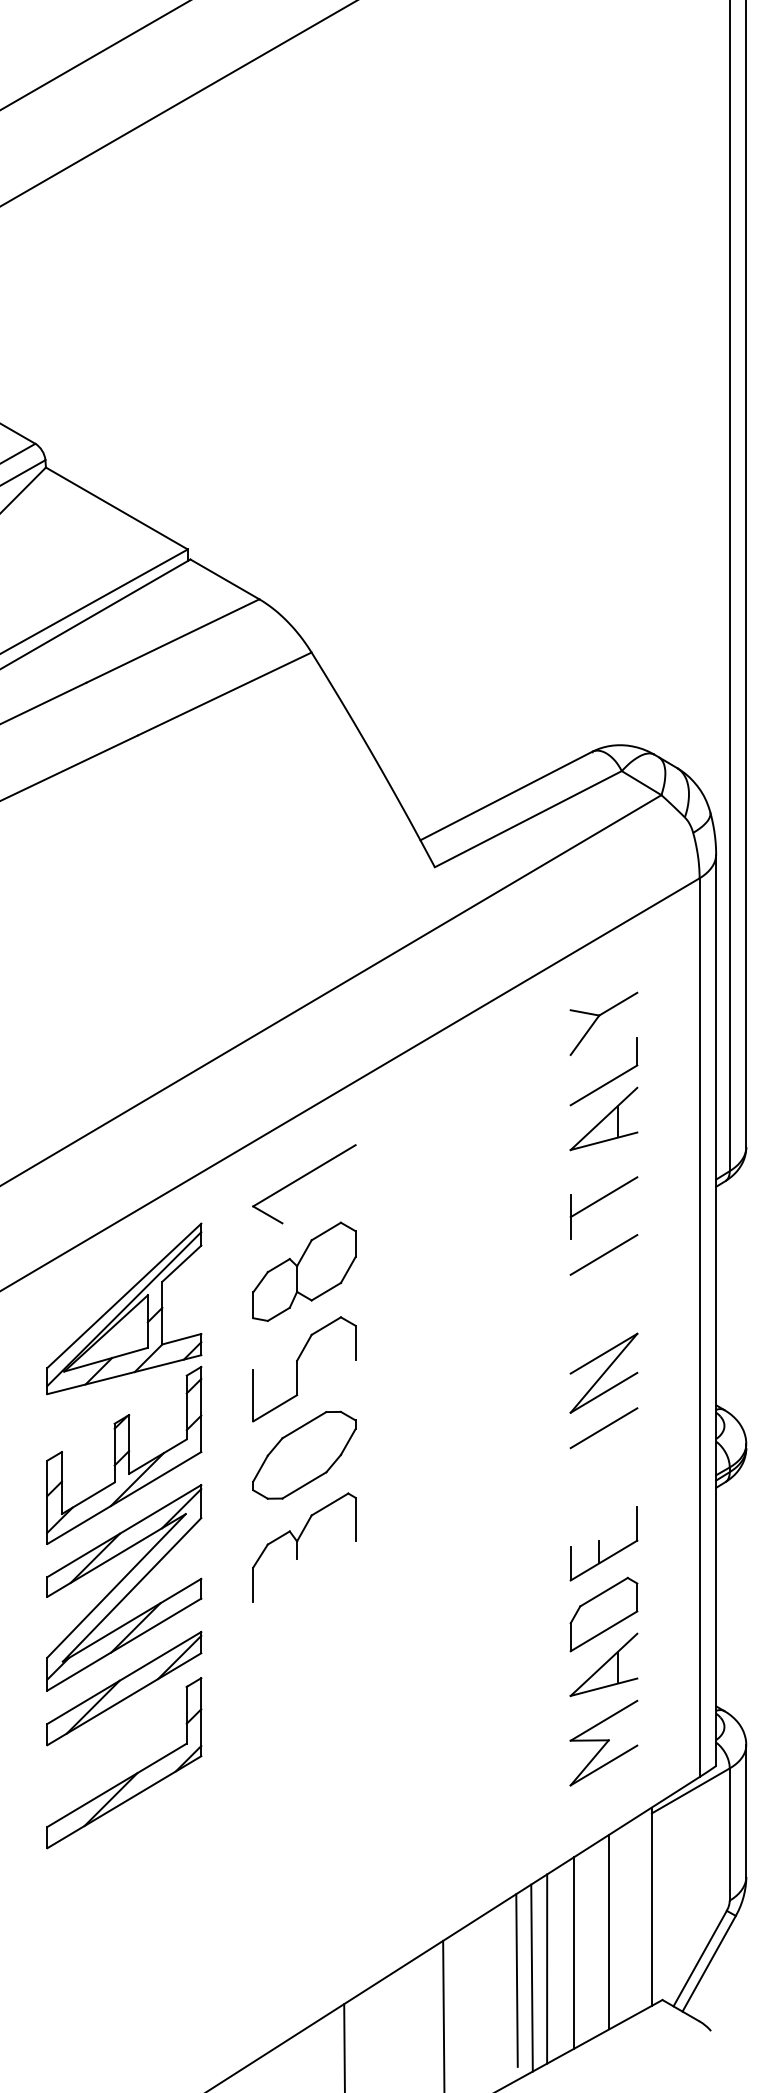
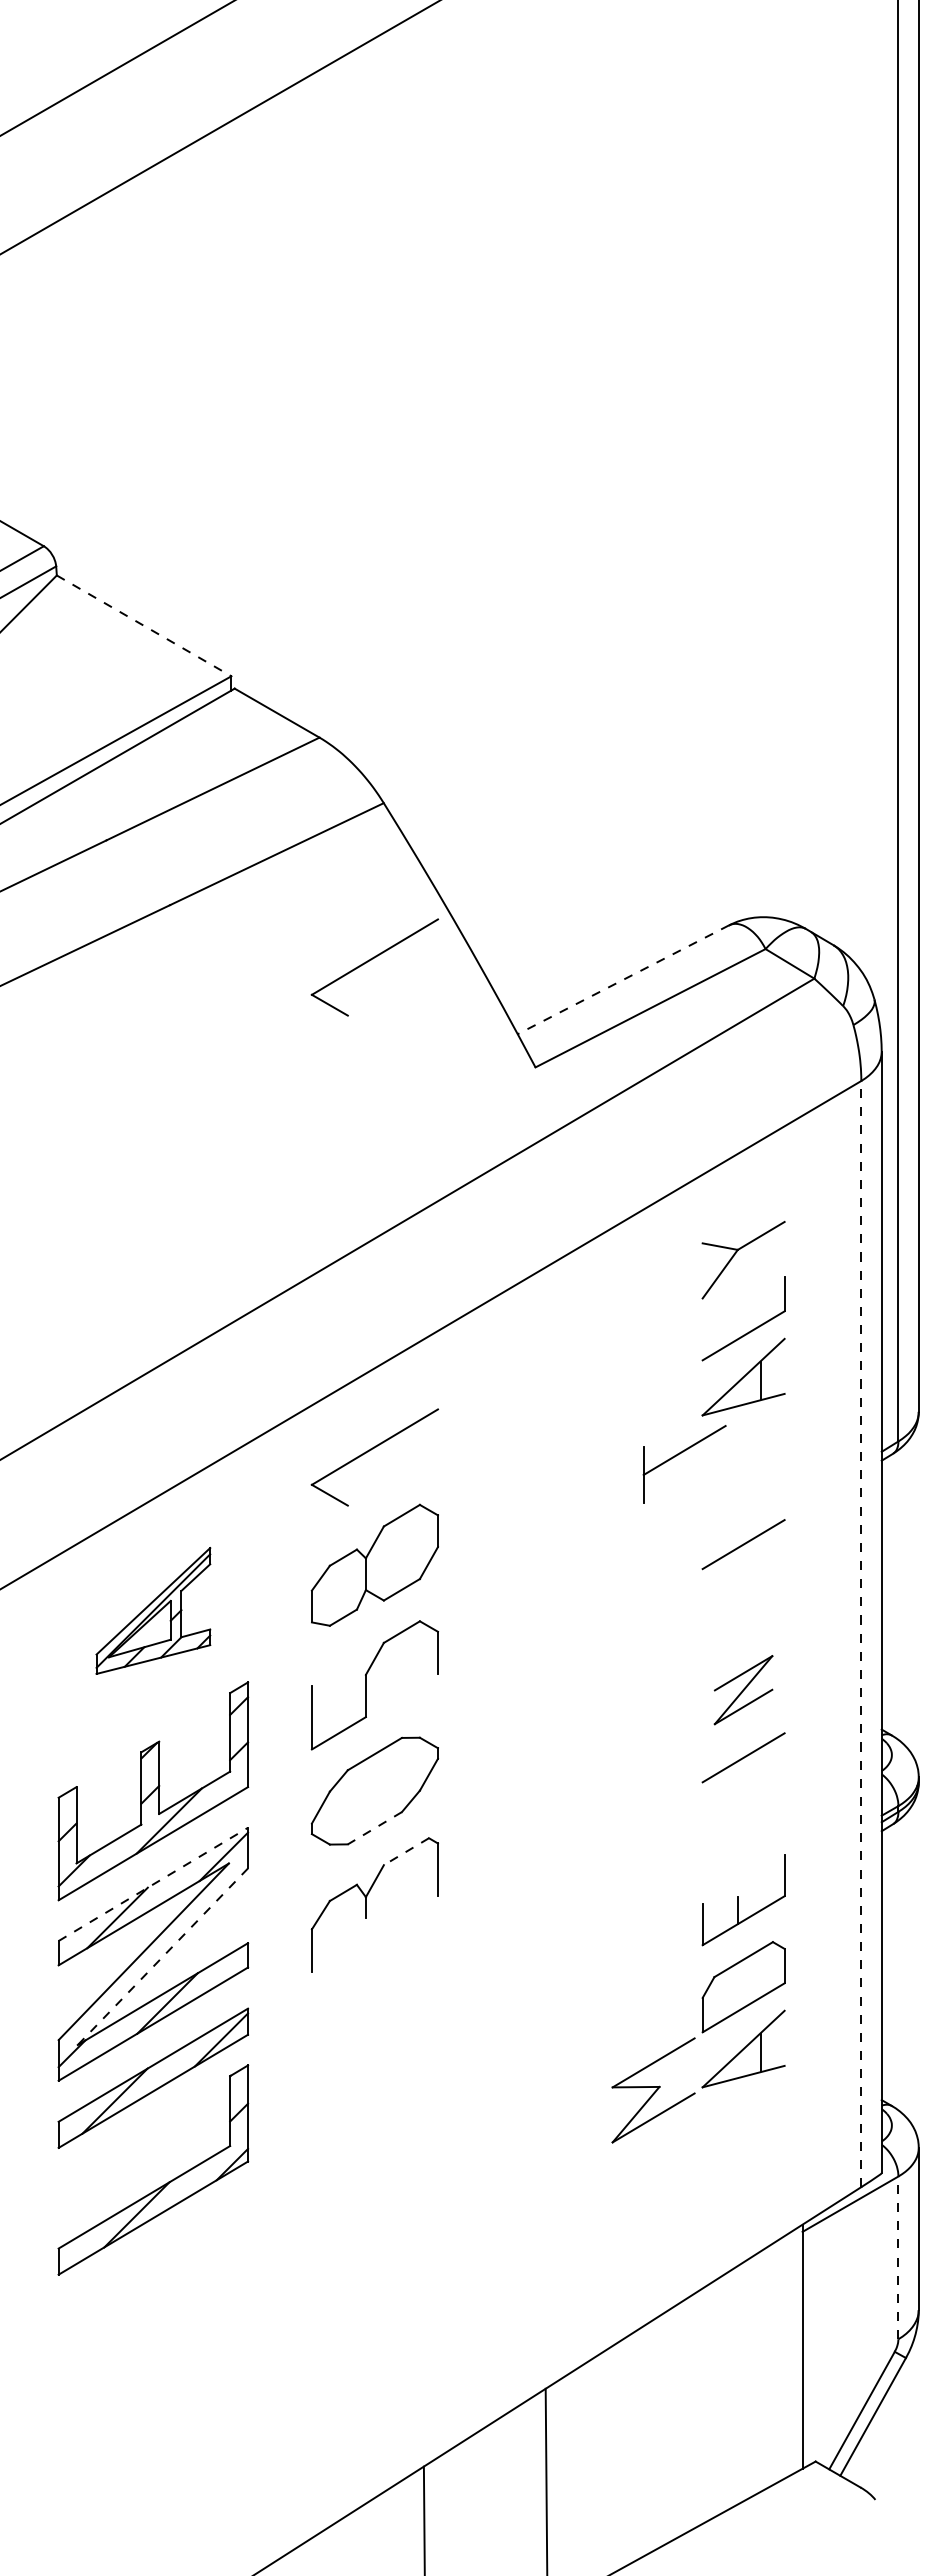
line: (117, 508) -> (144, 625), solid -> dashed
part: (301, 780) -> (371, 960), added
line: (506, 795) -> (623, 979), solid -> dashed
part: (600, 1200) -> (680, 1454), moved
part: (124, 1308) -> (153, 1610), size x0.6
line: (699, 1327) -> (861, 1633), solid -> dashed
part: (603, 1372) -> (743, 1689), size x0.7
line: (304, 1485) -> (374, 1828), solid -> dashed
line: (330, 1504) -> (406, 1851), solid -> dashed
line: (124, 1531) -> (153, 1884), solid -> dashed
line: (131, 1589) -> (162, 1956), solid -> dashed
part: (603, 1743) -> (653, 2090), moved
line: (729, 1834) -> (898, 2257), solid -> dashed
line: (609, 1931) -> (750, 2377), removed
line: (573, 1952) -> (706, 2403), removed
line: (547, 1968) -> (673, 2422), removed
line: (532, 1978) -> (655, 2434), removed
line: (516, 1980) -> (636, 2437), removed

